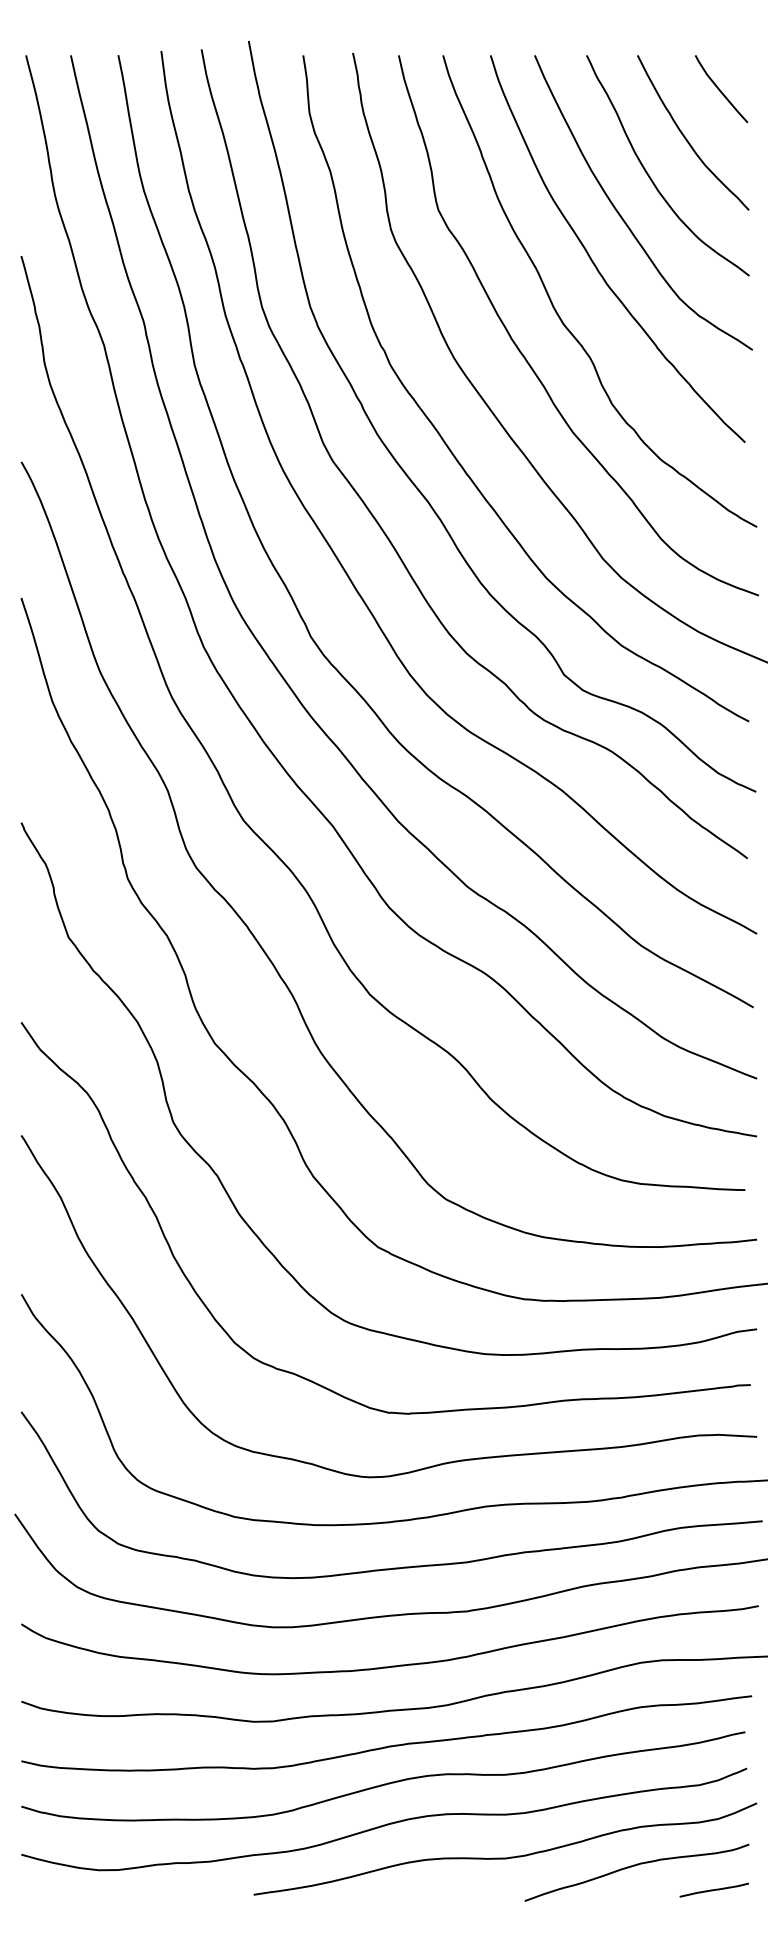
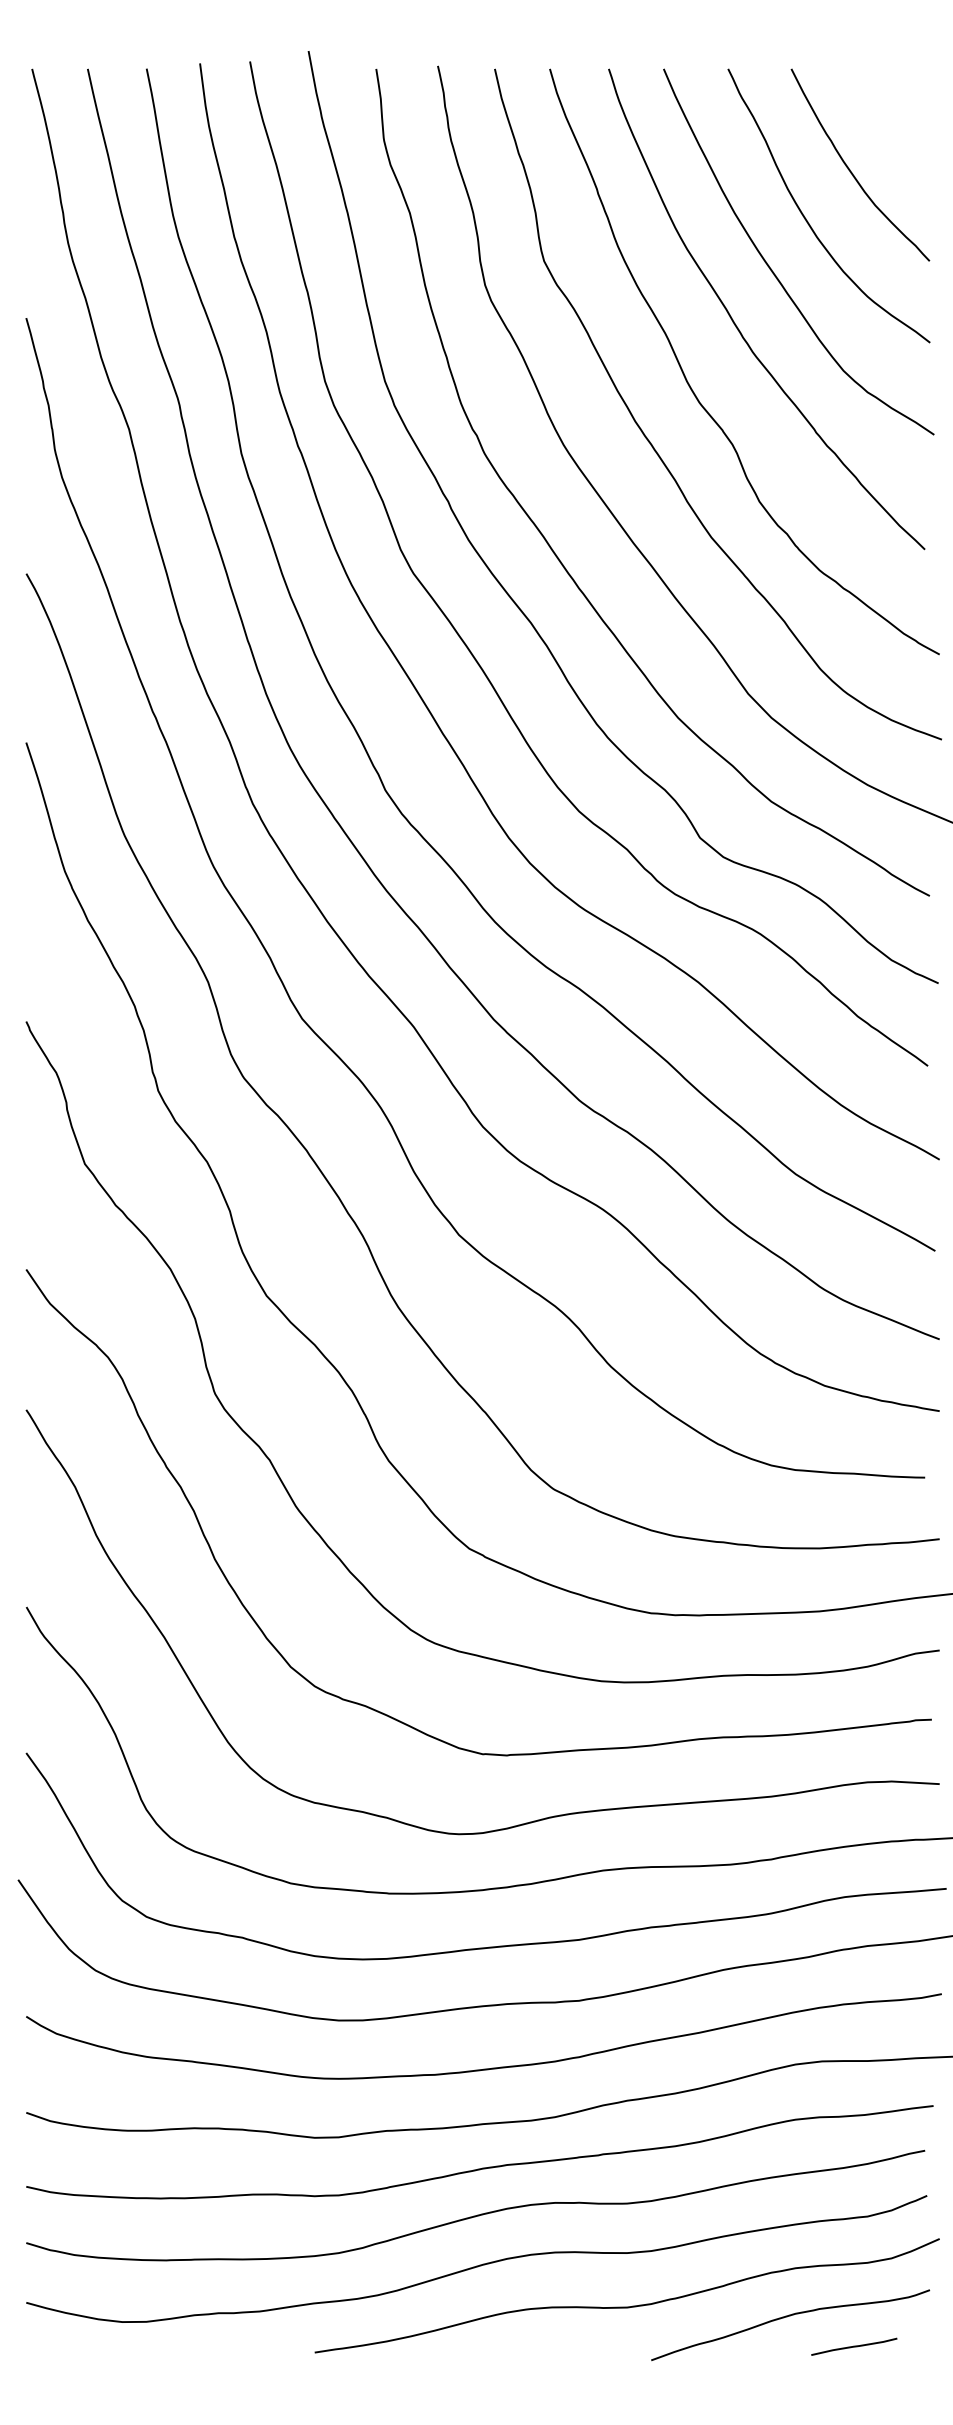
curve: (720, 89) -> (894, 111), removed
line: (713, 1889) -> (853, 2345), moved

